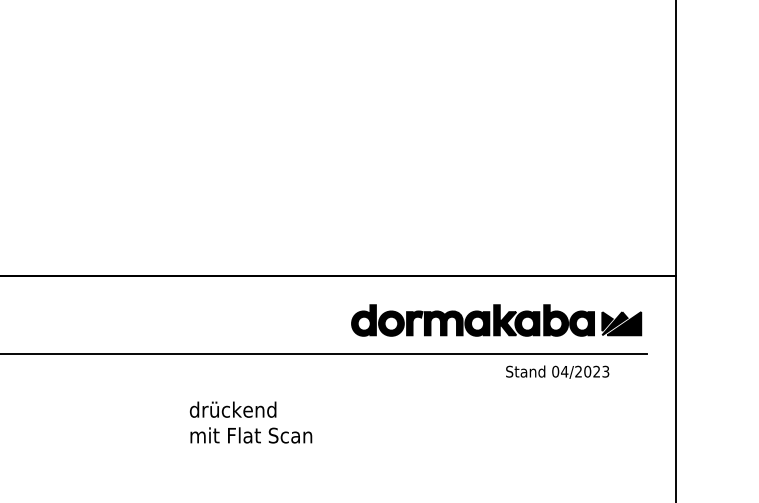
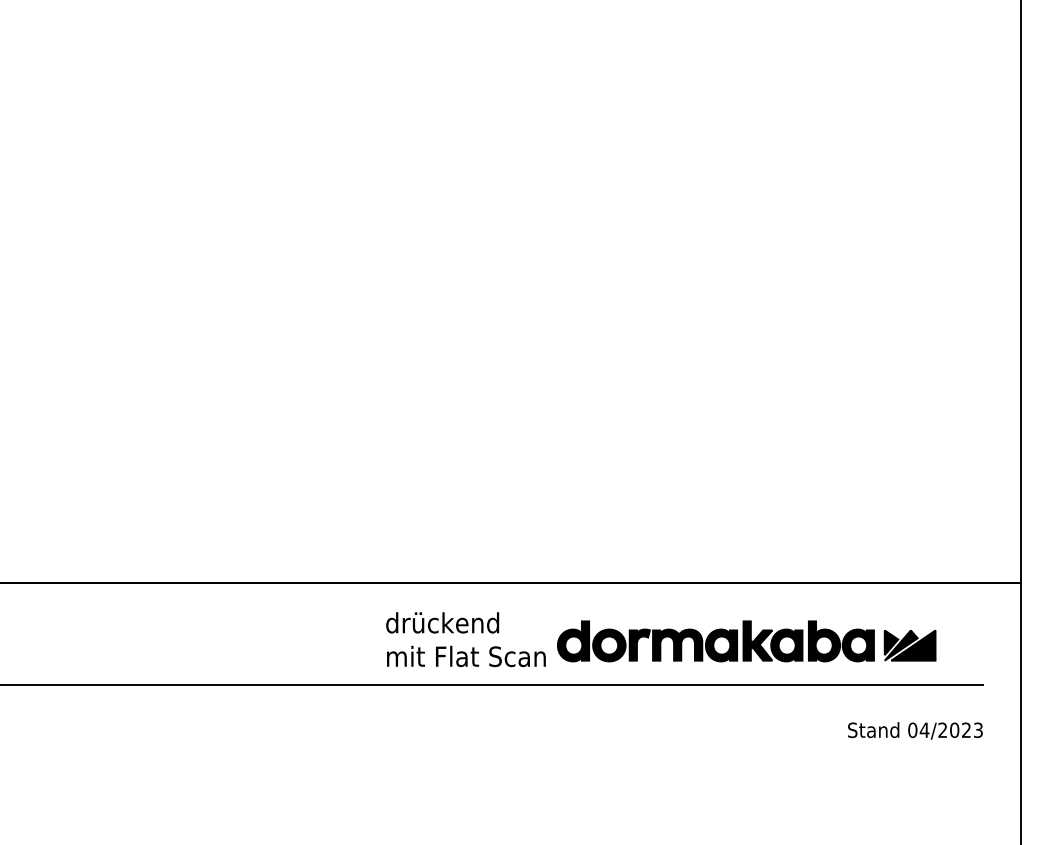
part: (496, 320) -> (746, 641), moved
text: (557, 371) -> (915, 730), moved
text: (250, 422) -> (465, 639), moved

